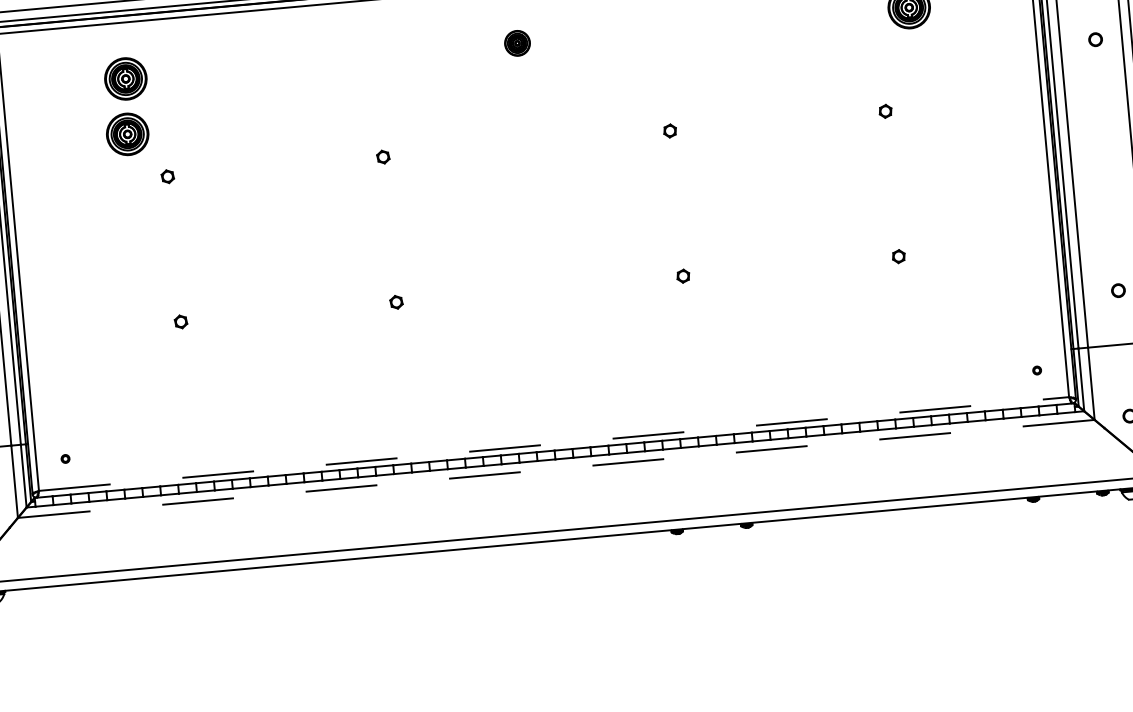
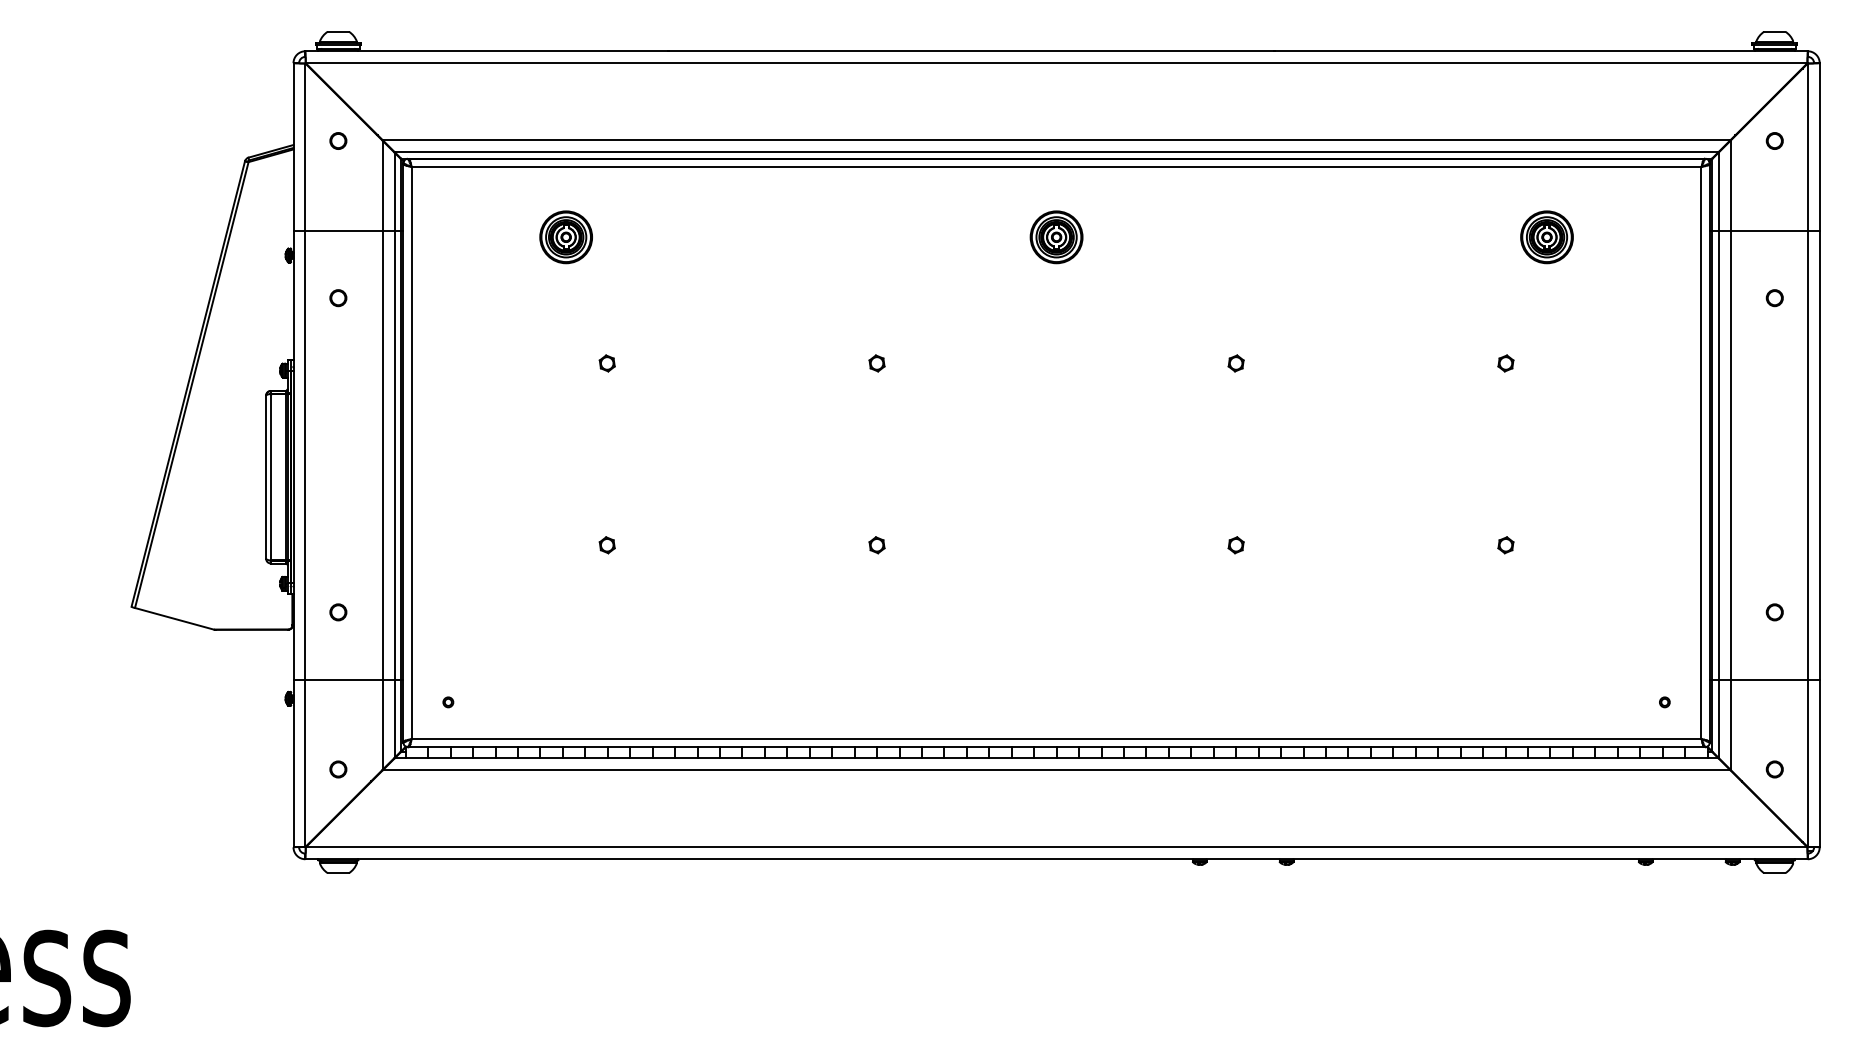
part: (517, 43) -> (1056, 237), size x1.67
part: (127, 134) -> (561, 306), removed
line: (553, 444) -> (1056, 739), dashed -> solid
line: (556, 469) -> (1056, 770), dashed -> solid

